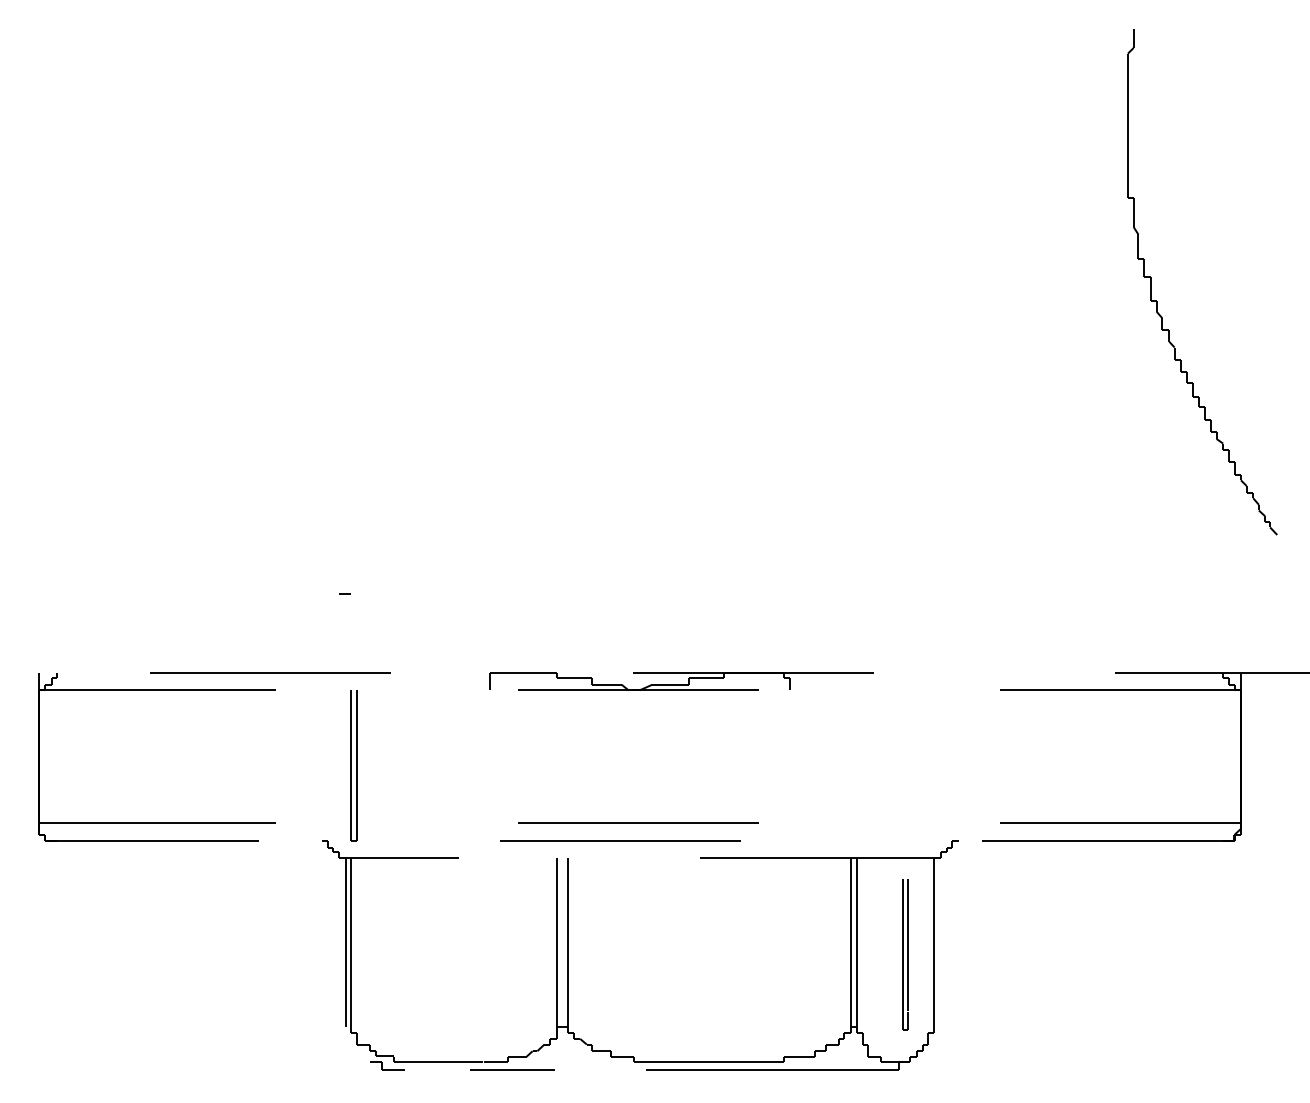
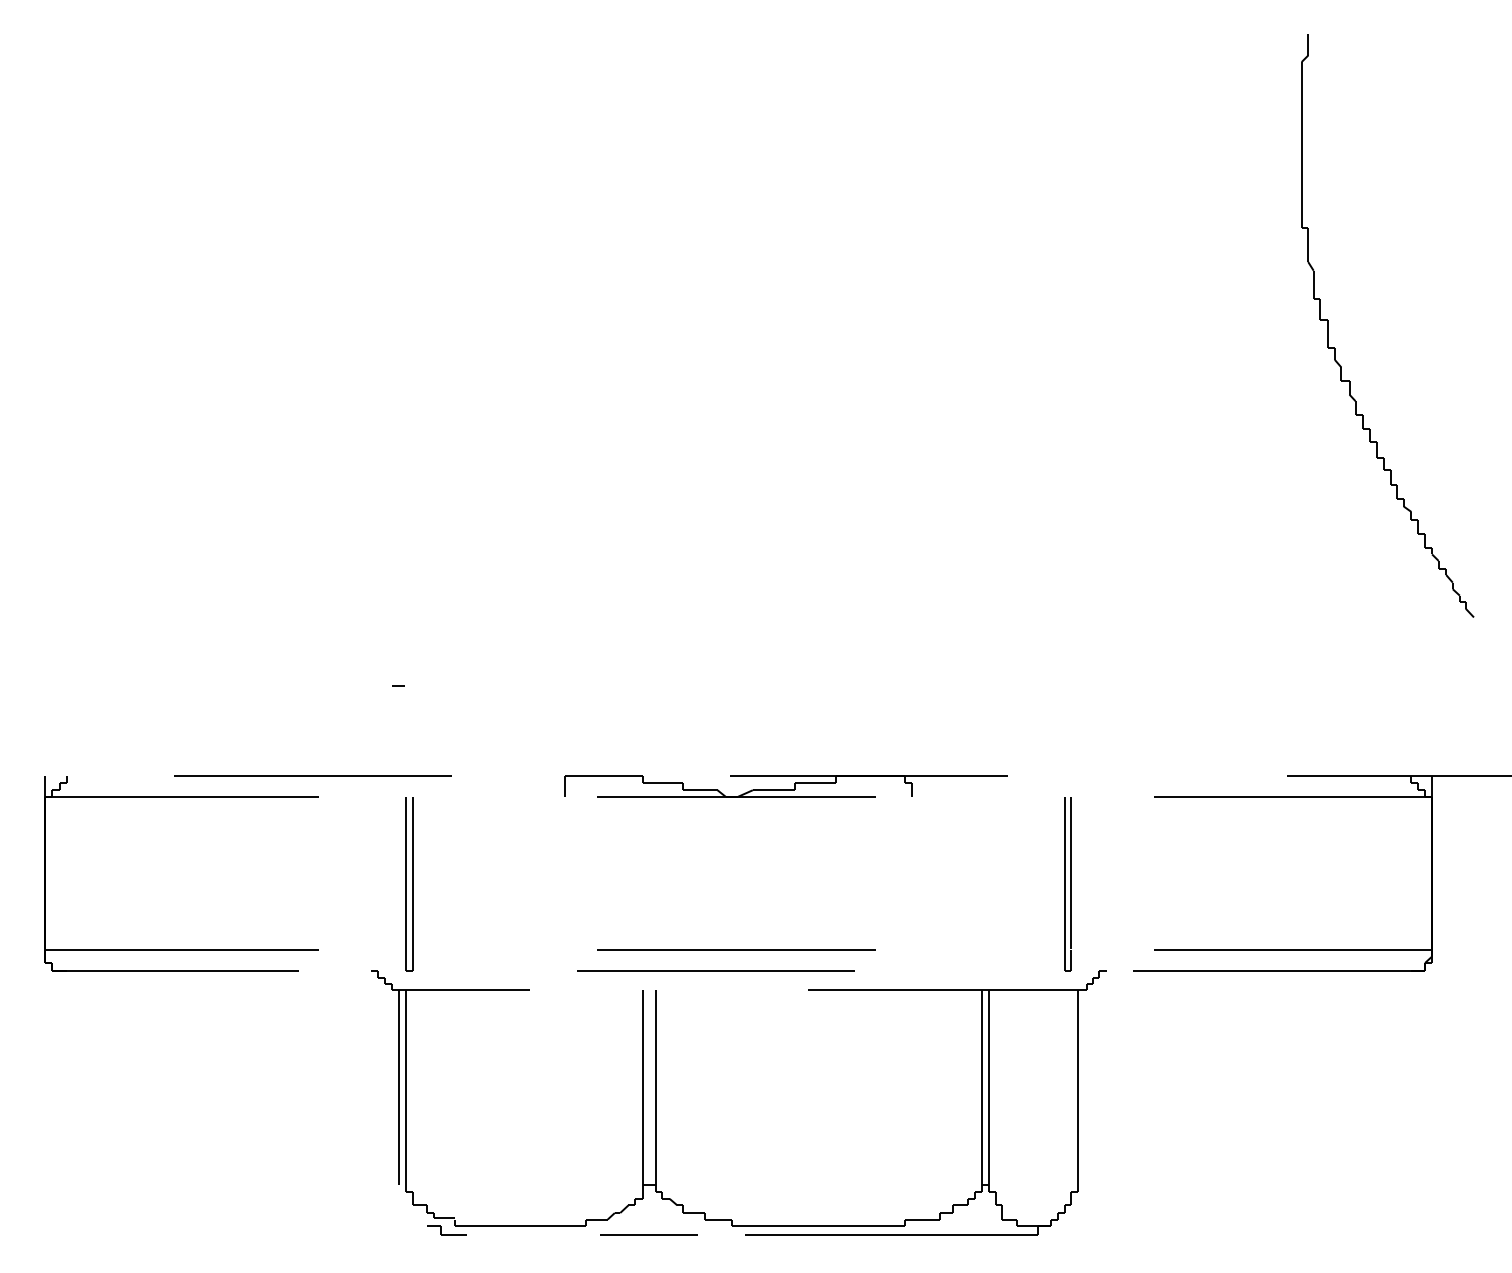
part: (905, 955) -> (1067, 884), moved
line: (512, 1069) -> (648, 1234), moved

